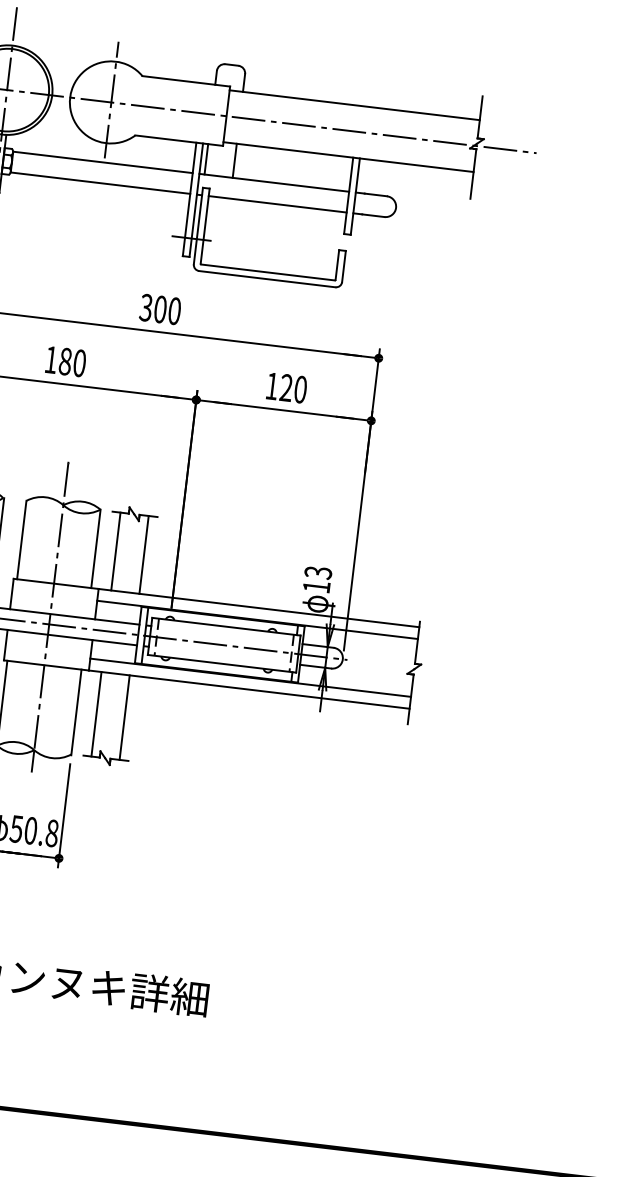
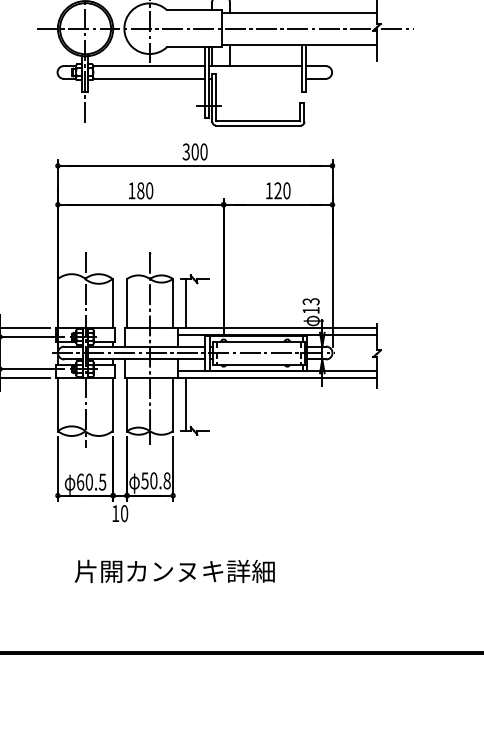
line: (278, 203) -> (259, 78), removed
line: (144, 554) -> (203, 303), removed
line: (125, 717) -> (203, 404), removed

